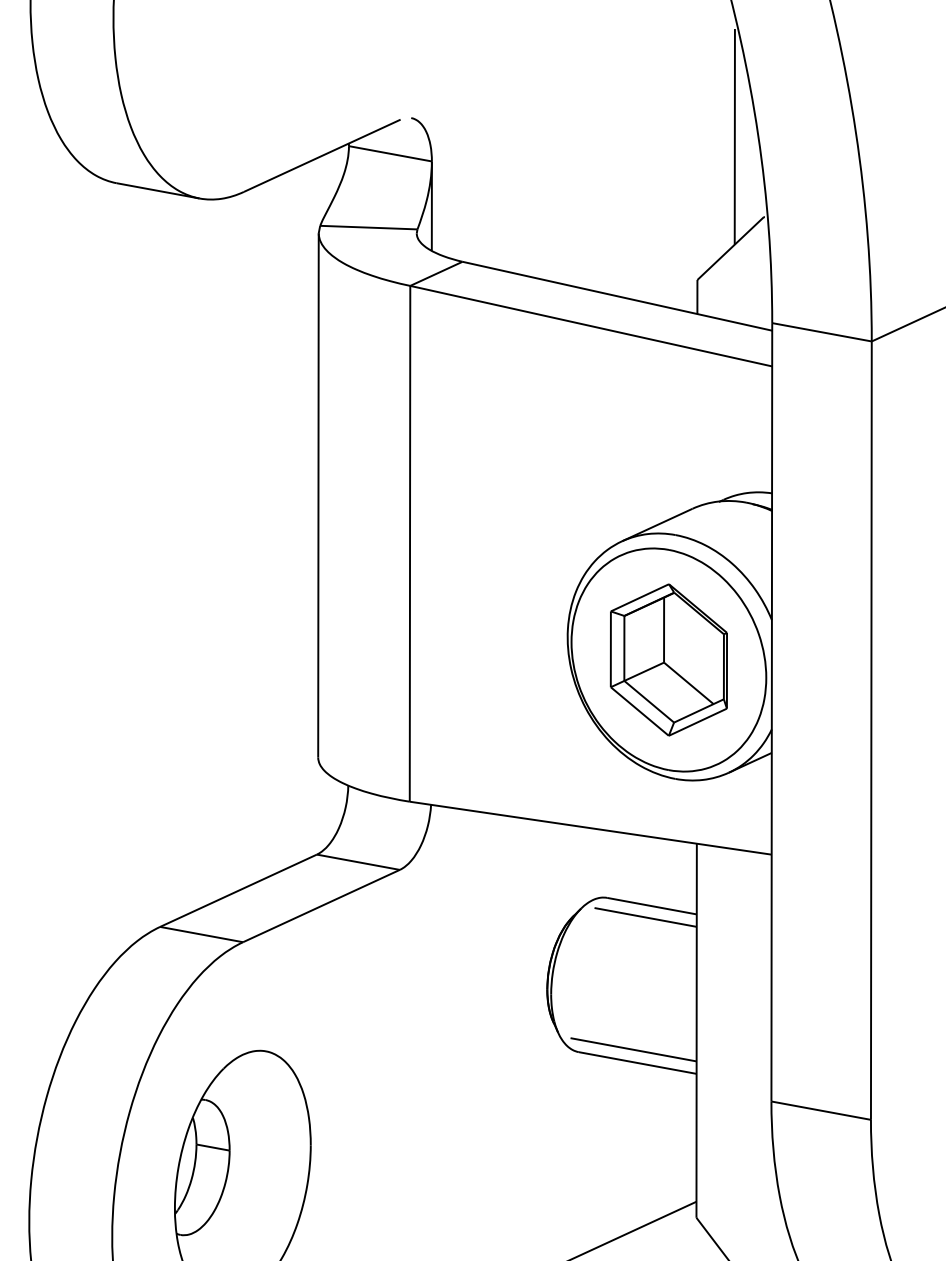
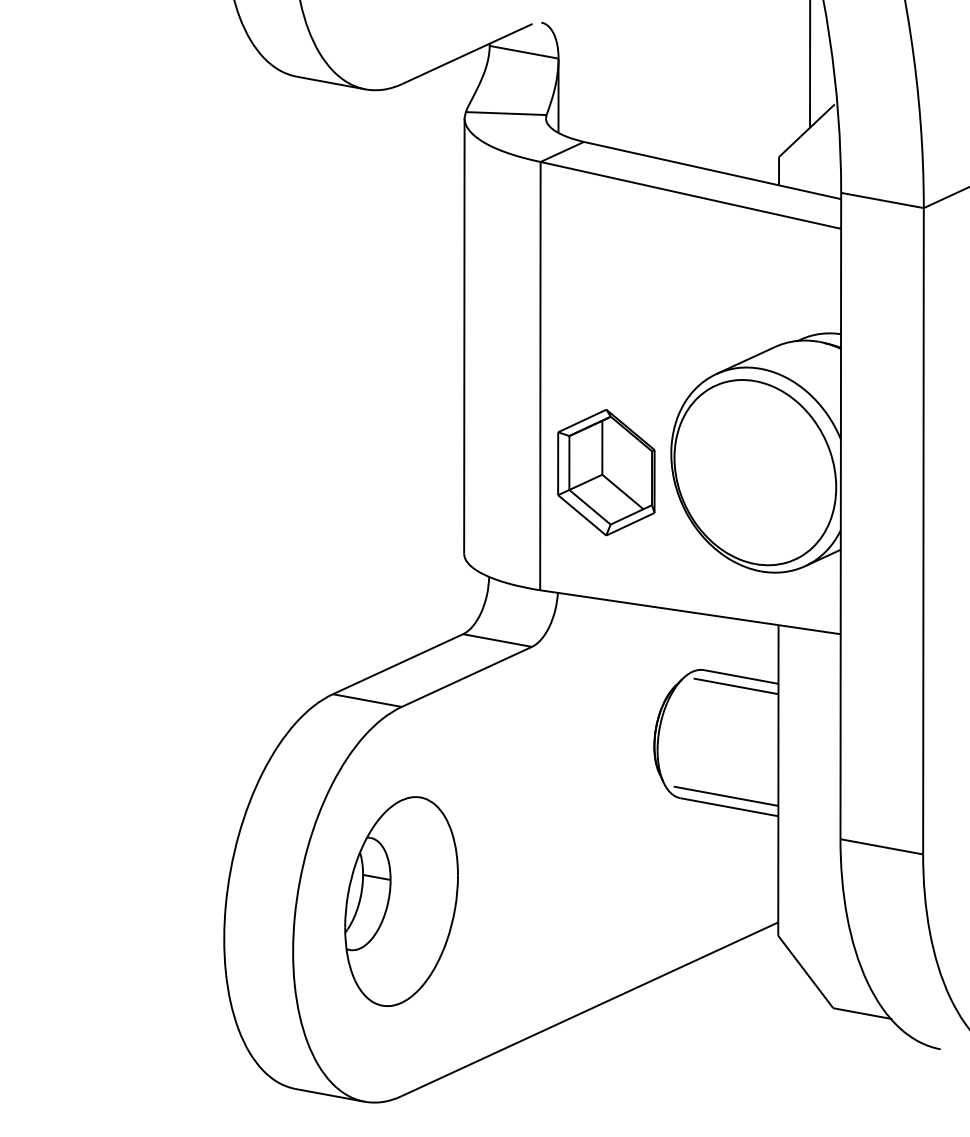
part: (669, 659) -> (606, 472), moved

